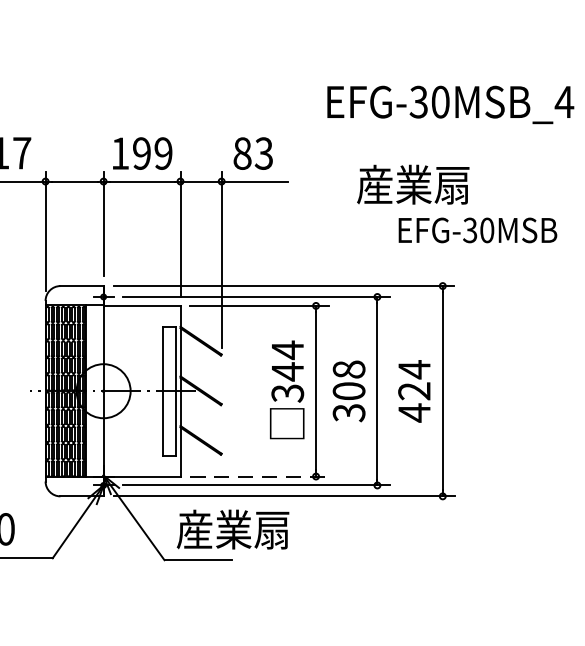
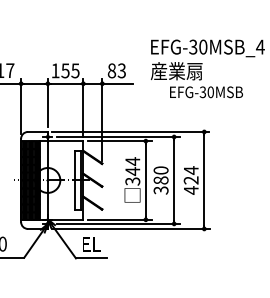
text: (152, 152) -> (70, 70), 199 -> 155
text: (456, 204) -> (196, 80), moved
text: (349, 380) -> (161, 175), 308 -> 380
line: (261, 475) -> (120, 219), dashed -> solid
text: (232, 530) -> (107, 244), 産業扇 -> EL

